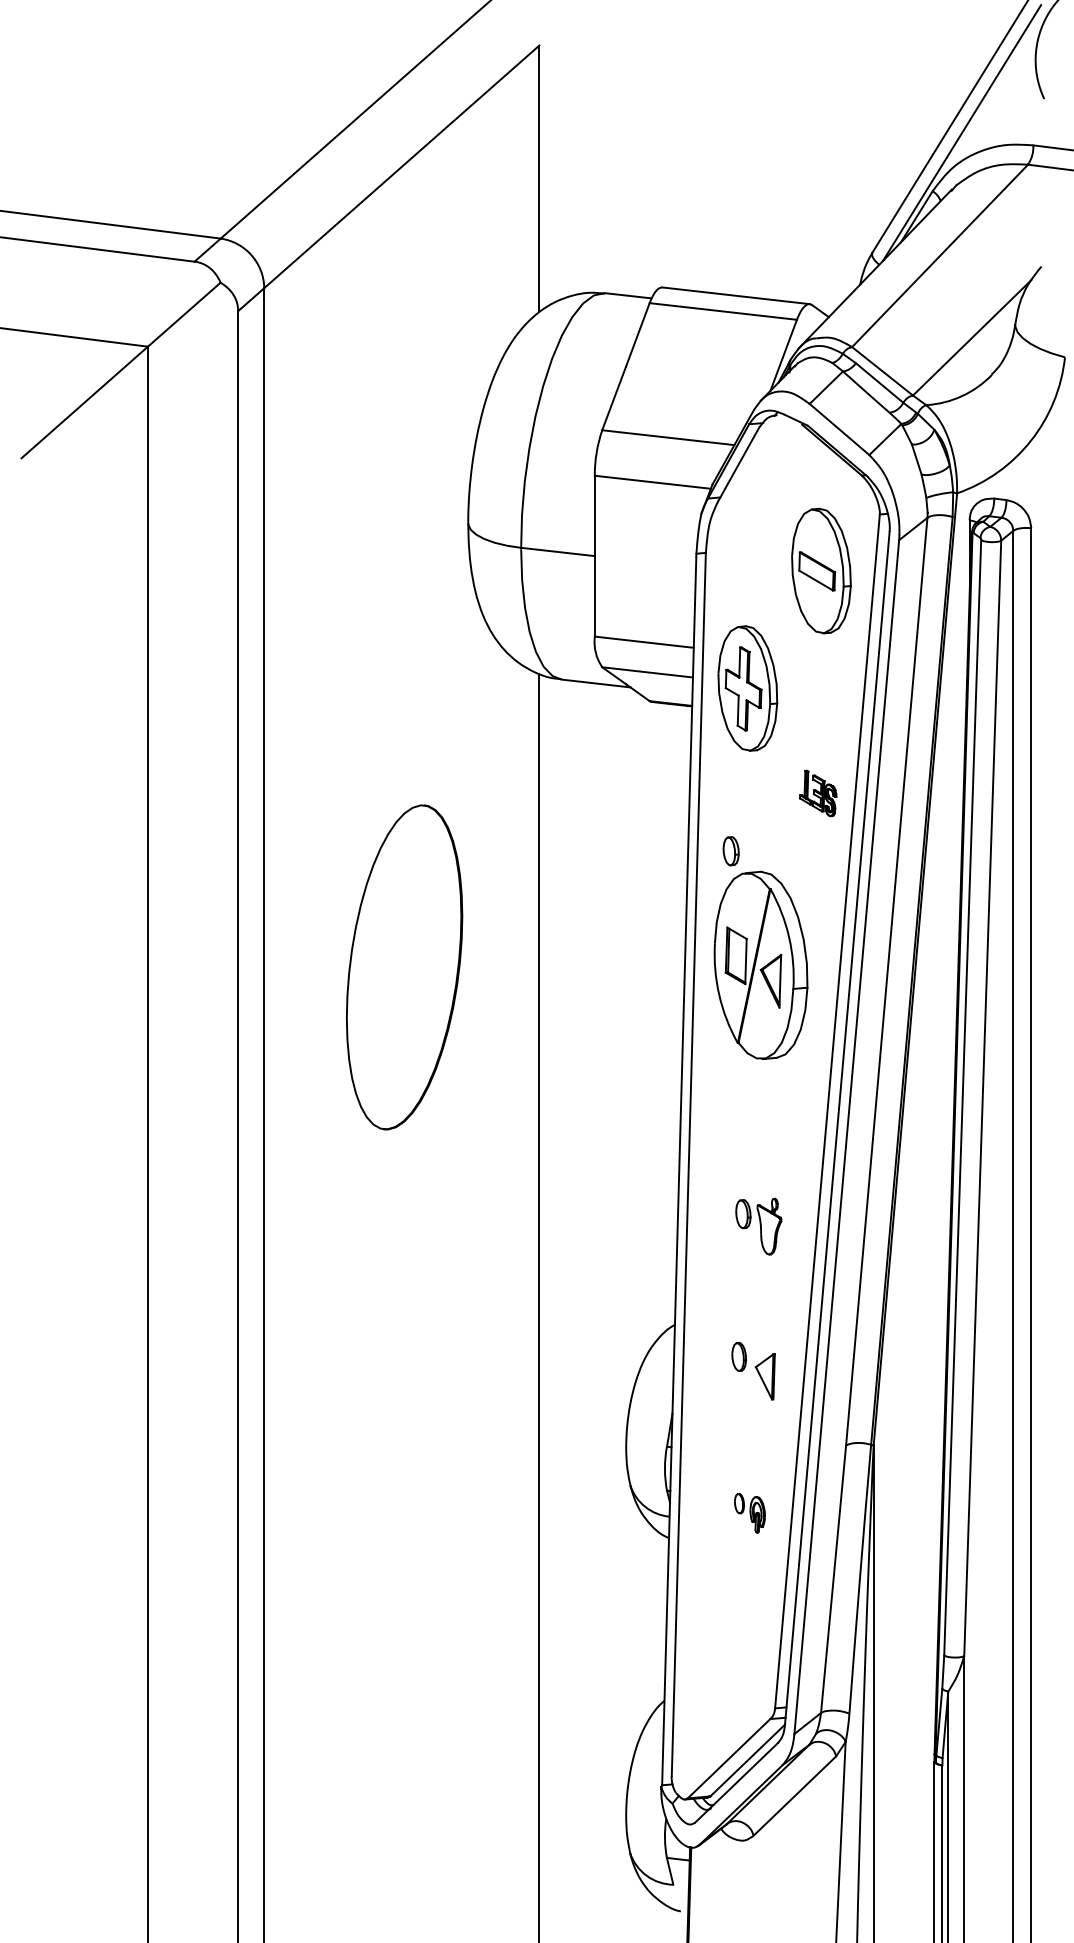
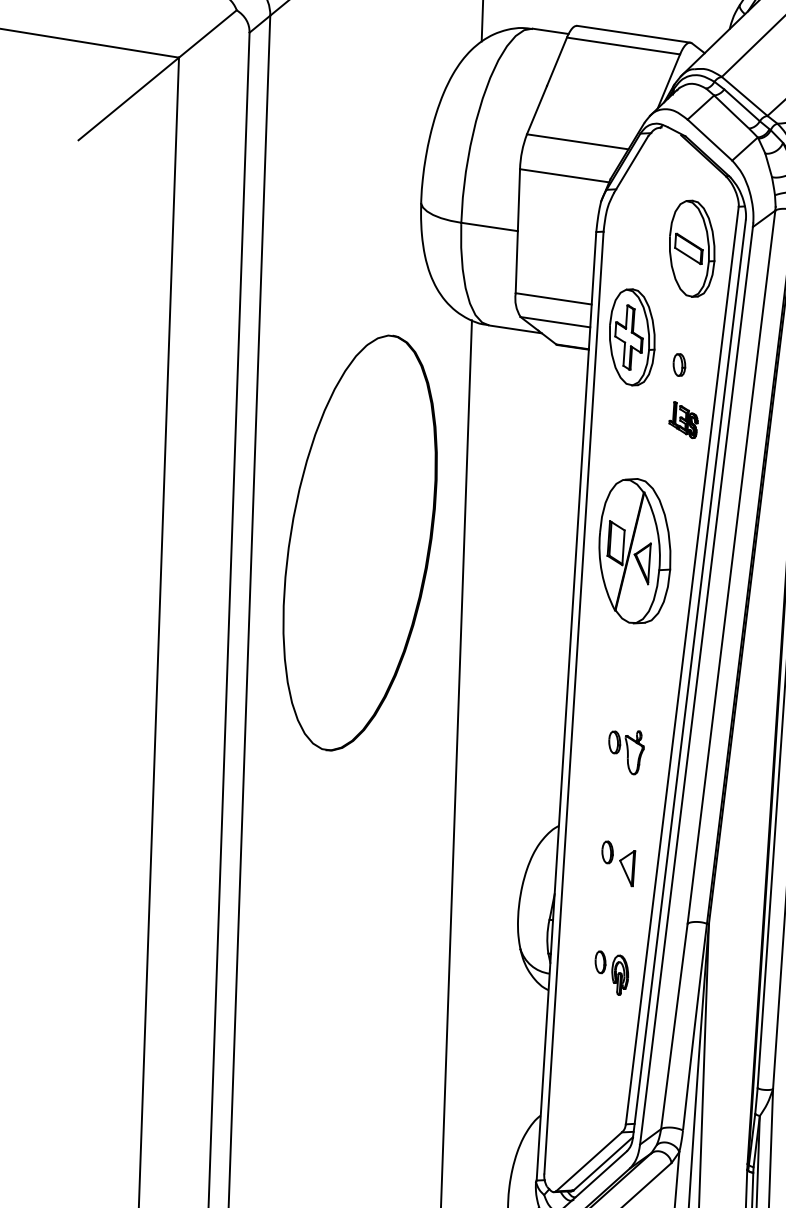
part: (730, 851) -> (678, 365), moved
part: (404, 967) -> (360, 543), size x1.67
part: (749, 1512) -> (611, 972), size x1.43

